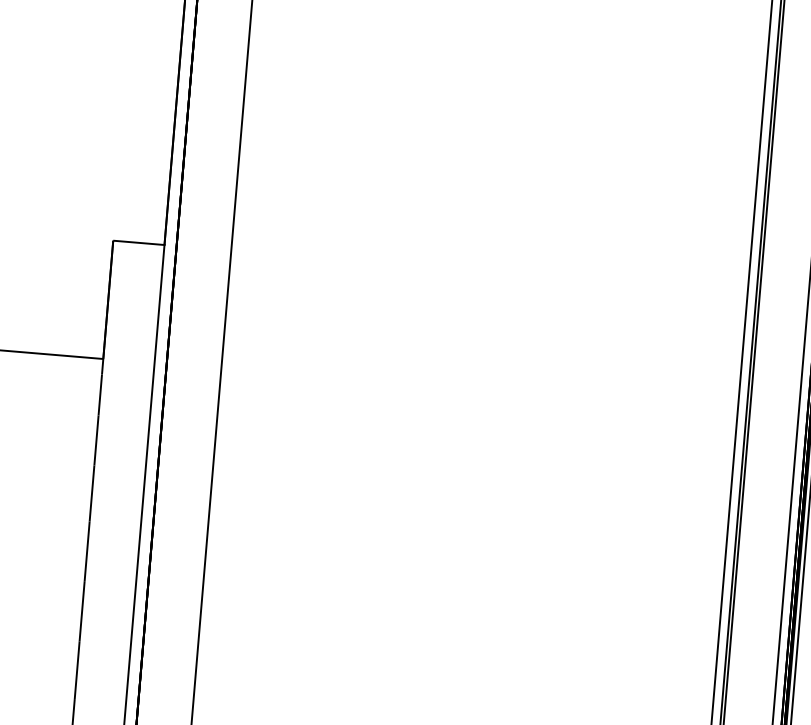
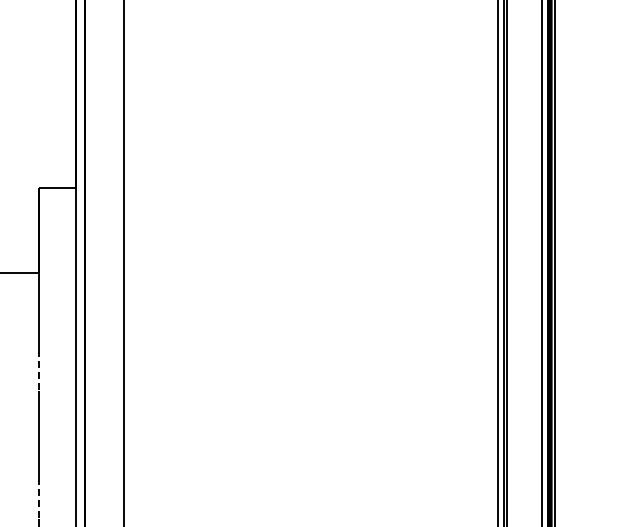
line: (92, 494) -> (39, 371), solid -> dashed
line: (77, 670) -> (39, 498), solid -> dashed

